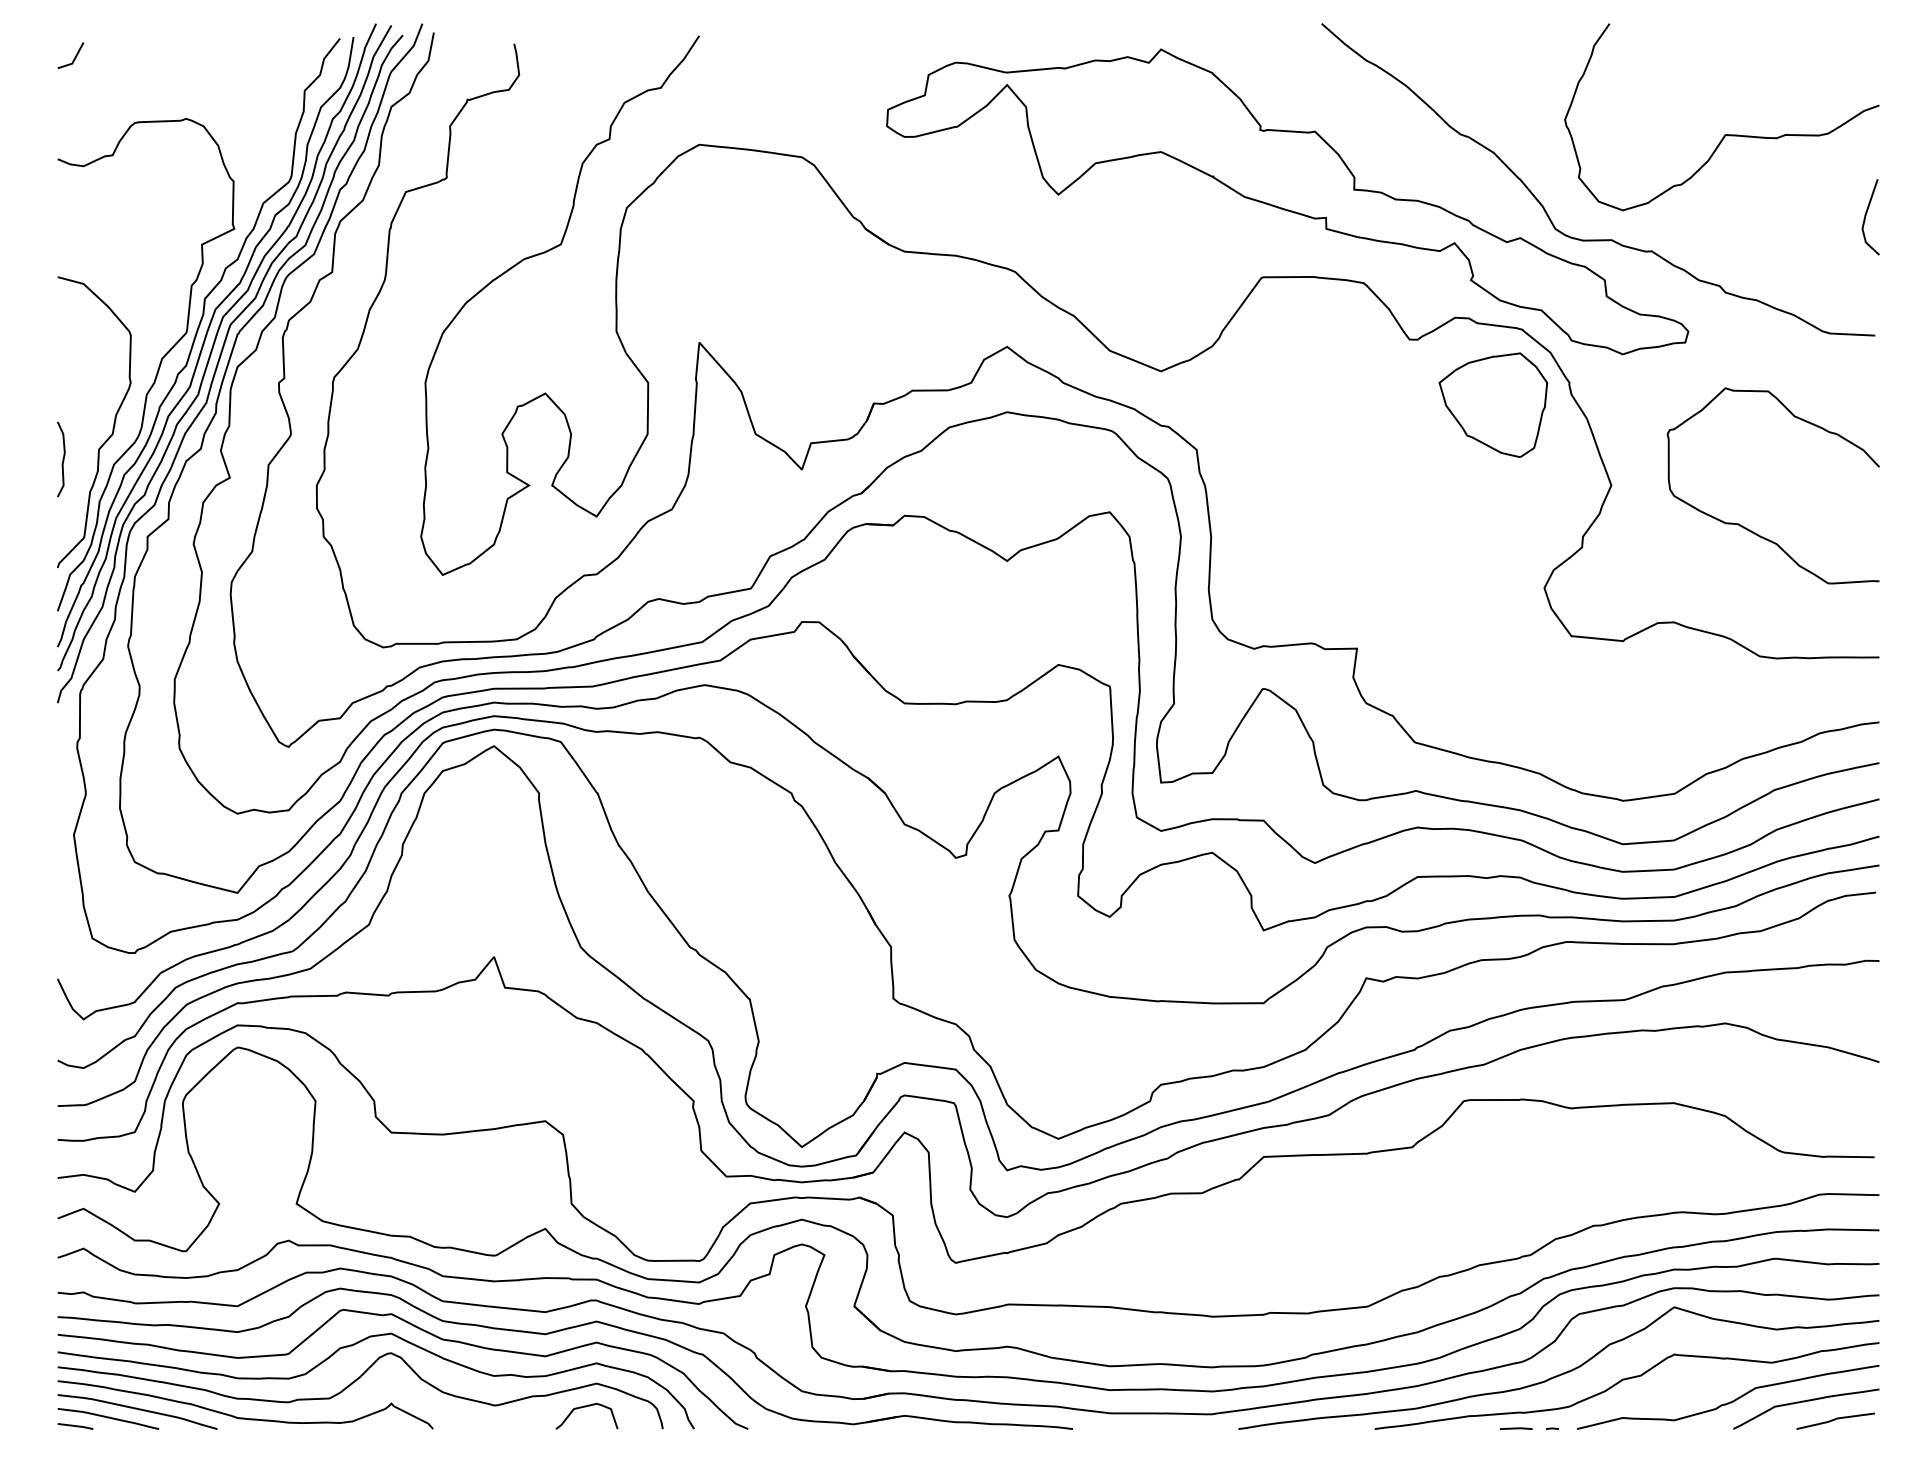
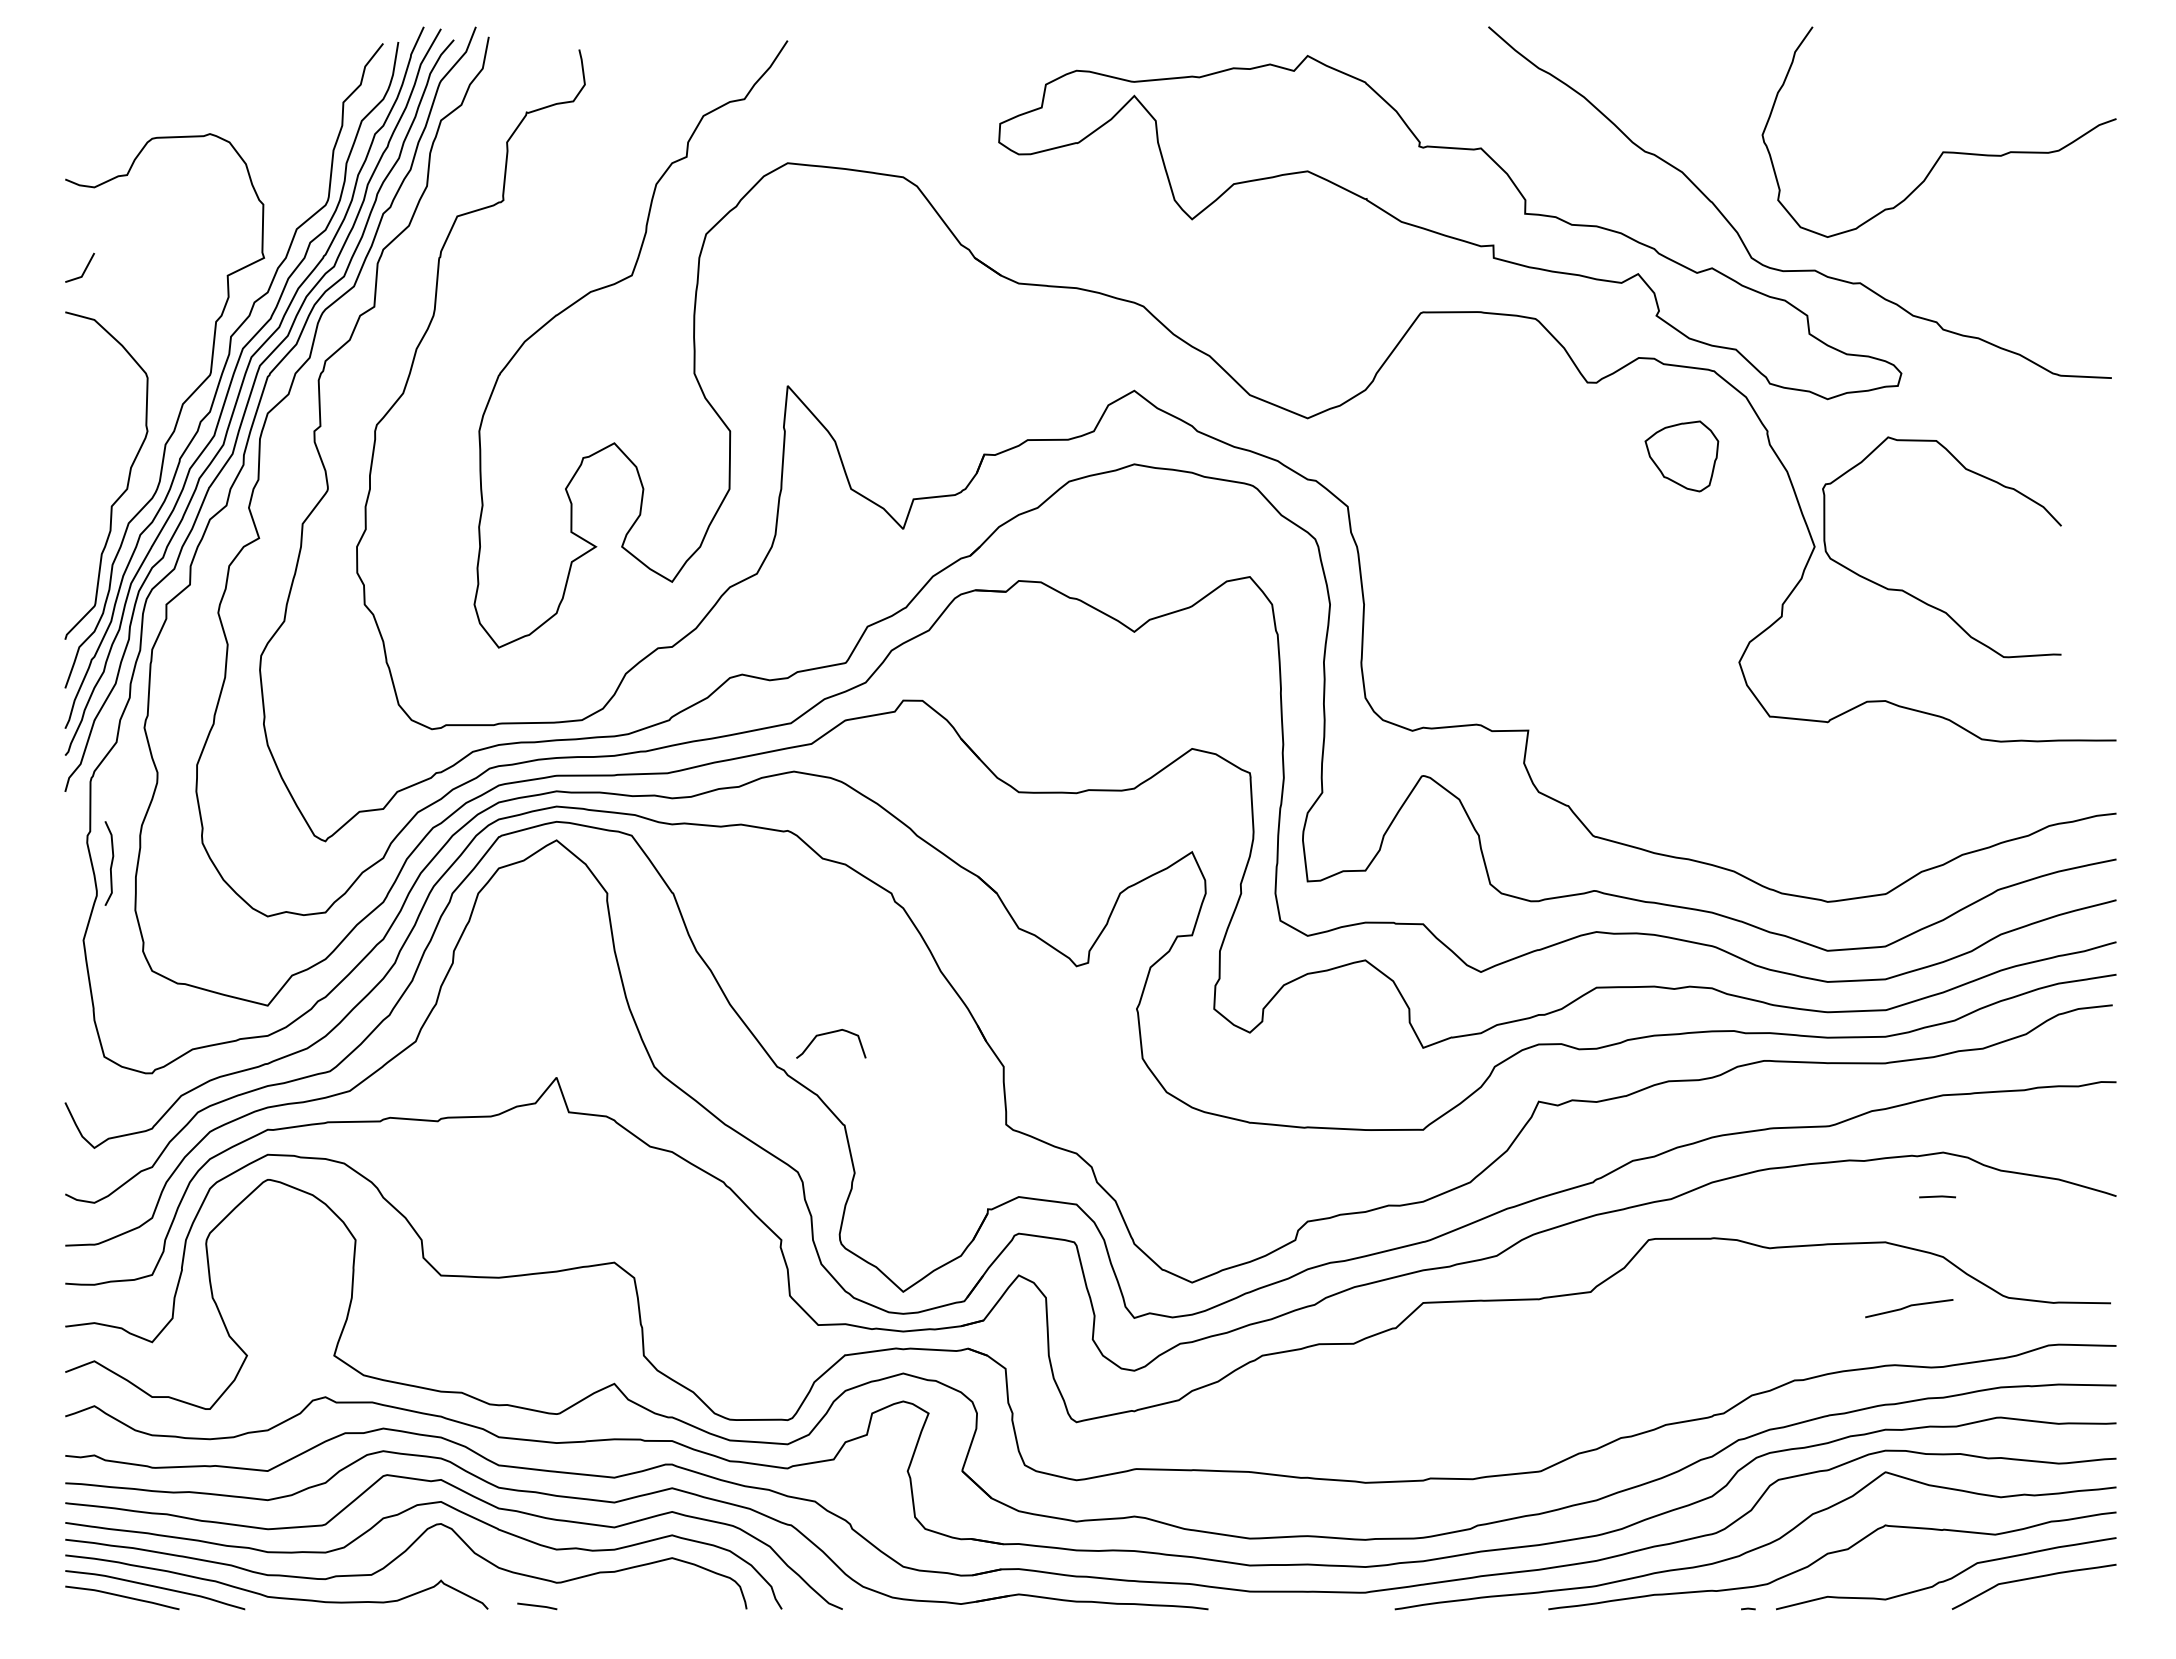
line: (74, 57) -> (84, 269), moved
line: (1866, 214) -> (2102, 241), removed
part: (1493, 405) -> (1681, 456), size x0.6
curve: (62, 460) -> (110, 864), moved
curve: (1751, 530) -> (1917, 597), moved
curve: (583, 1407) -> (827, 1034), moved
curve: (1835, 1420) -> (1908, 1307), moved
line: (75, 1426) -> (537, 1606), moved
line: (1516, 1428) -> (1937, 1196), moved

